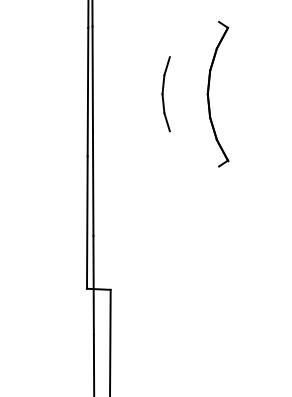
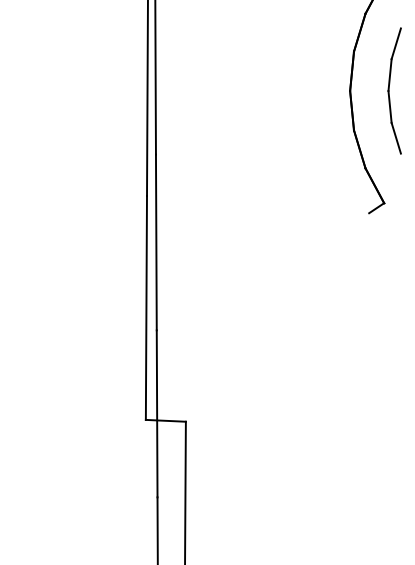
part: (165, 94) -> (393, 91), moved

